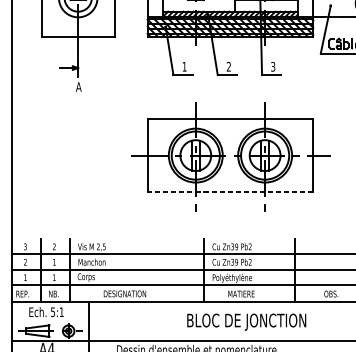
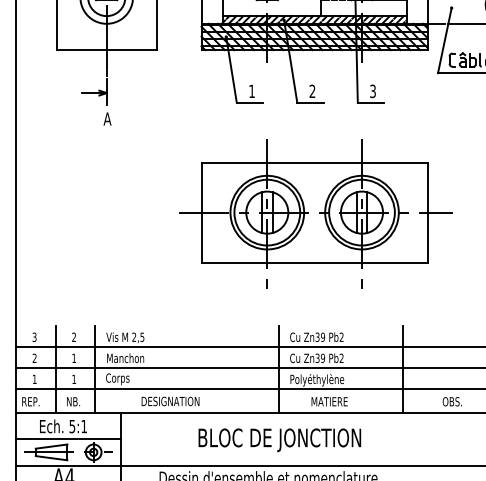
line: (230, 192) -> (314, 262), dashed -> solid
line: (50, 321) -> (68, 439), added
text: (246, 322) -> (279, 440), moved

